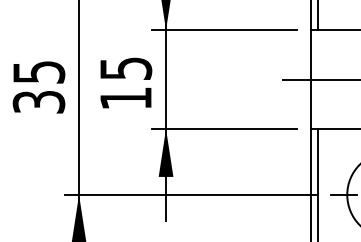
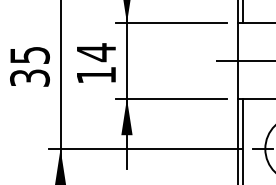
text: (126, 68) -> (96, 52), 15 -> 14

